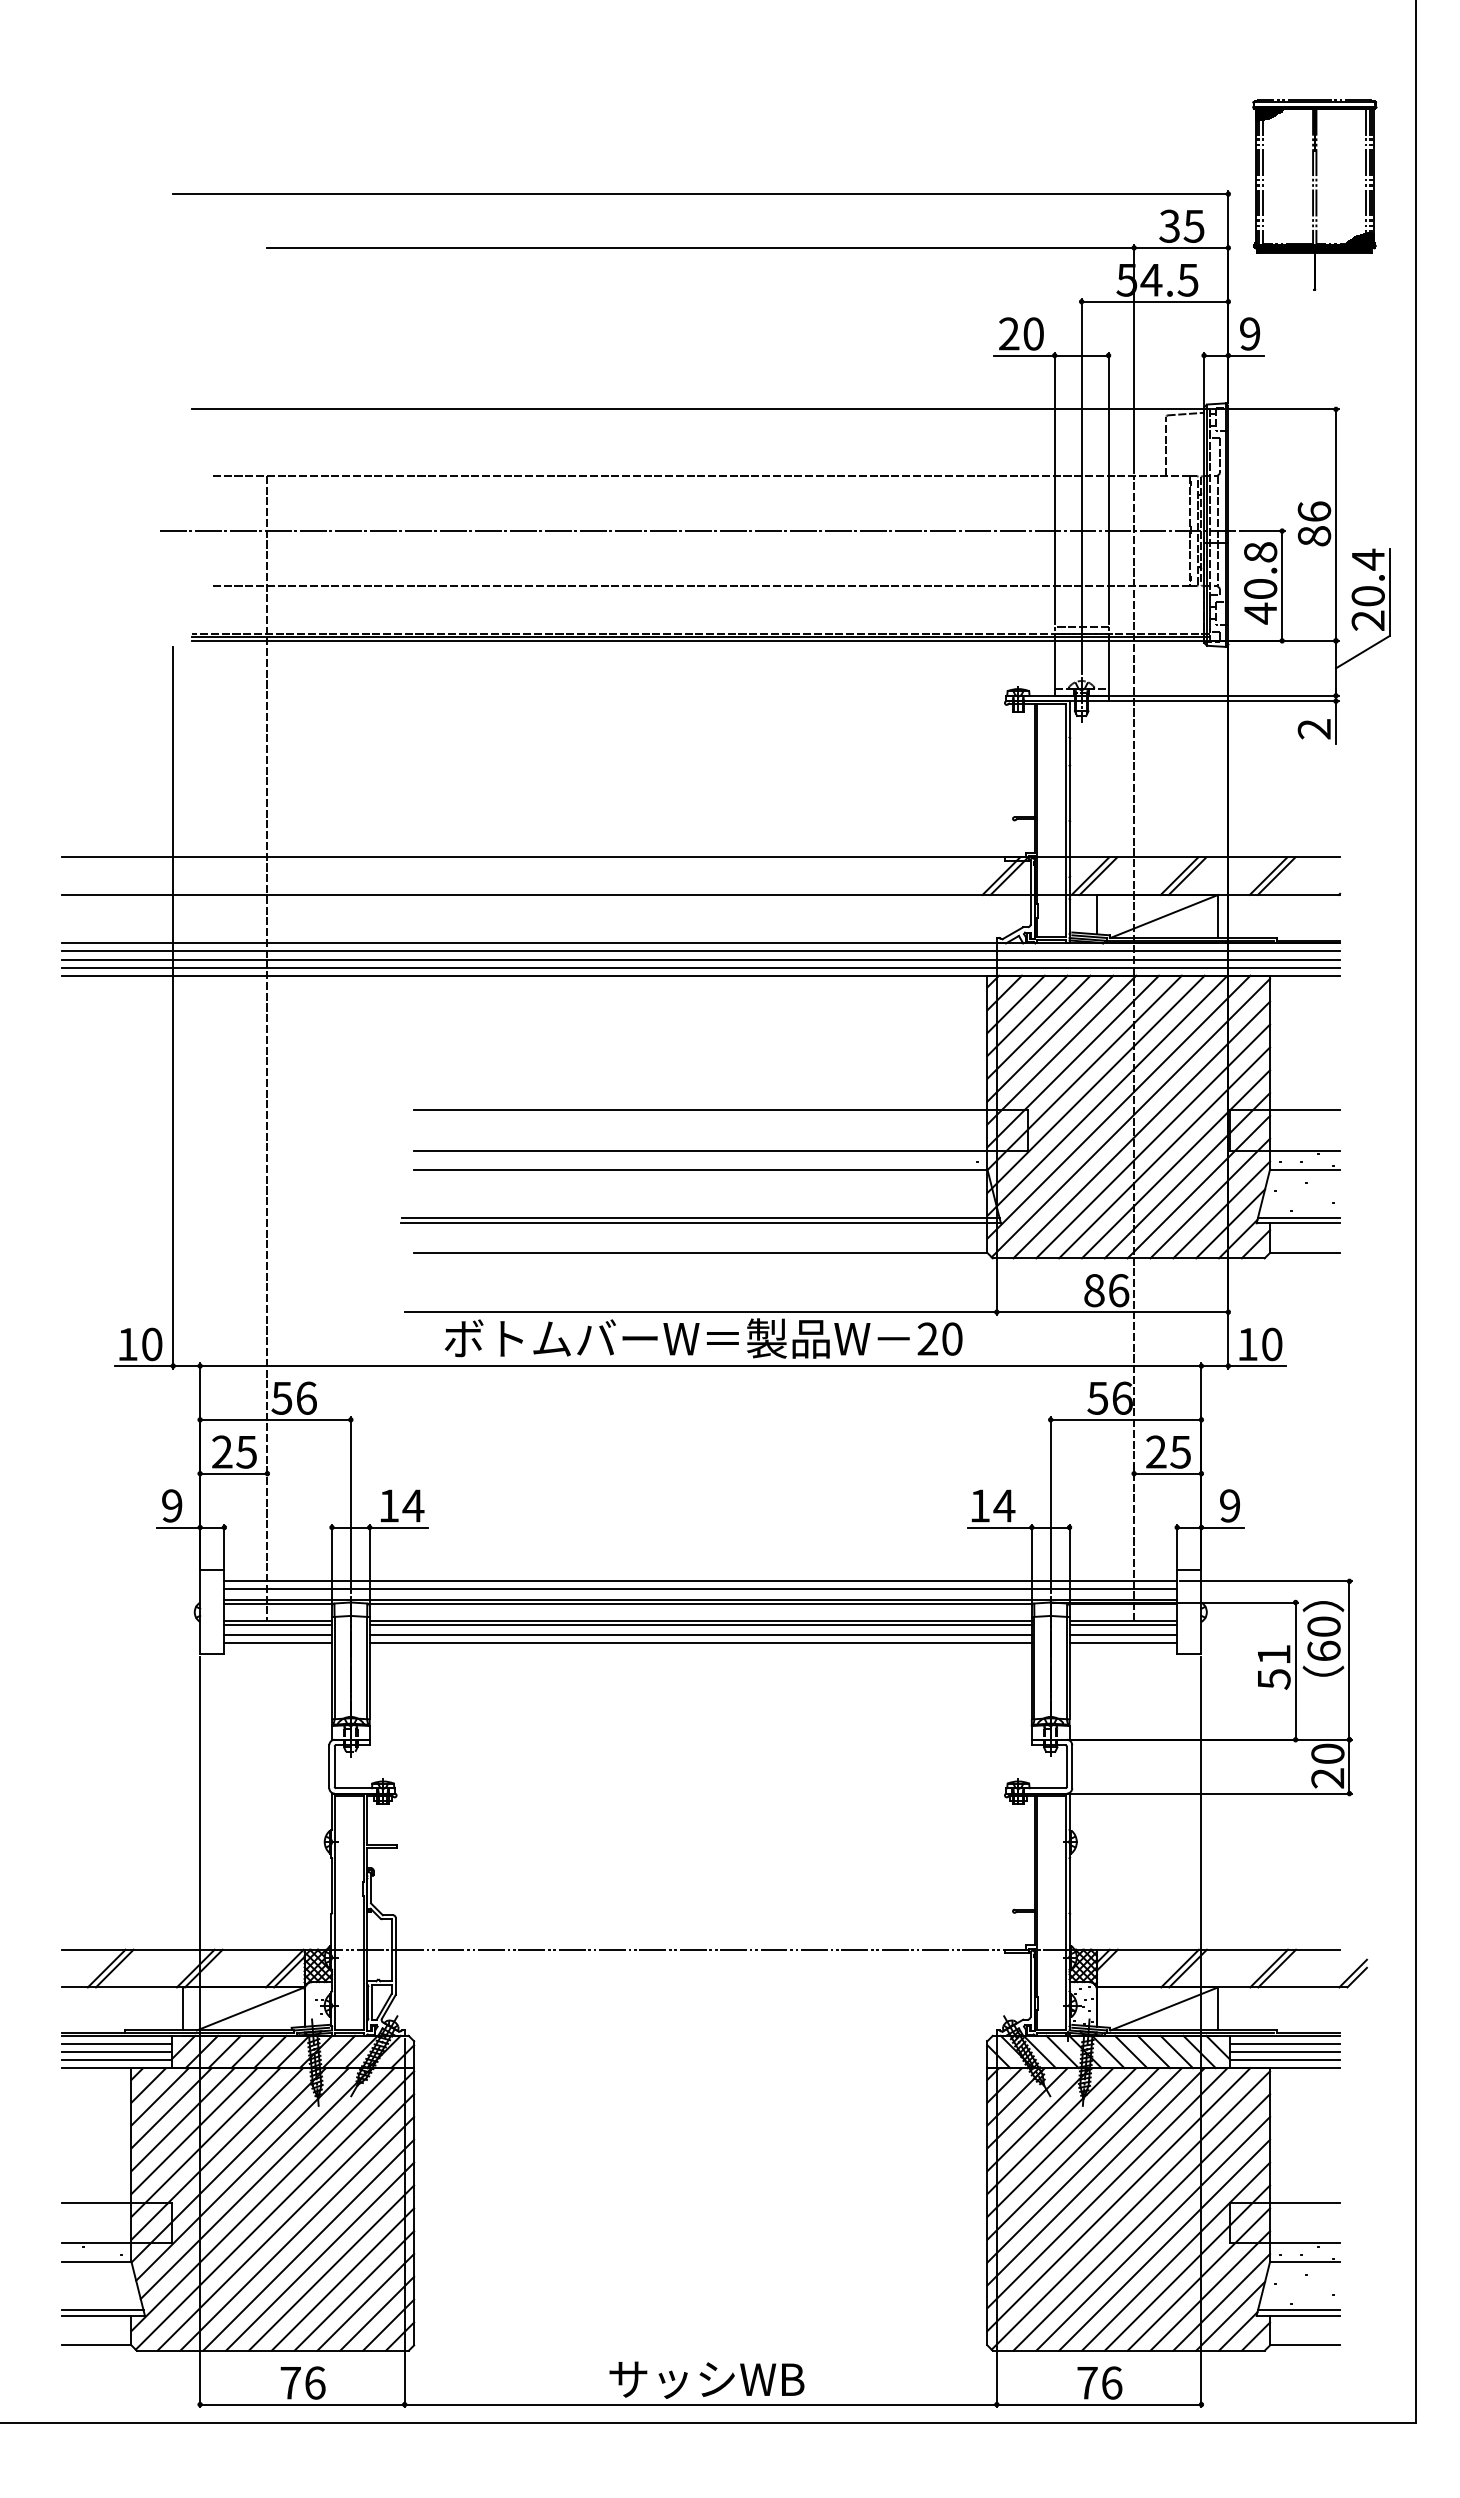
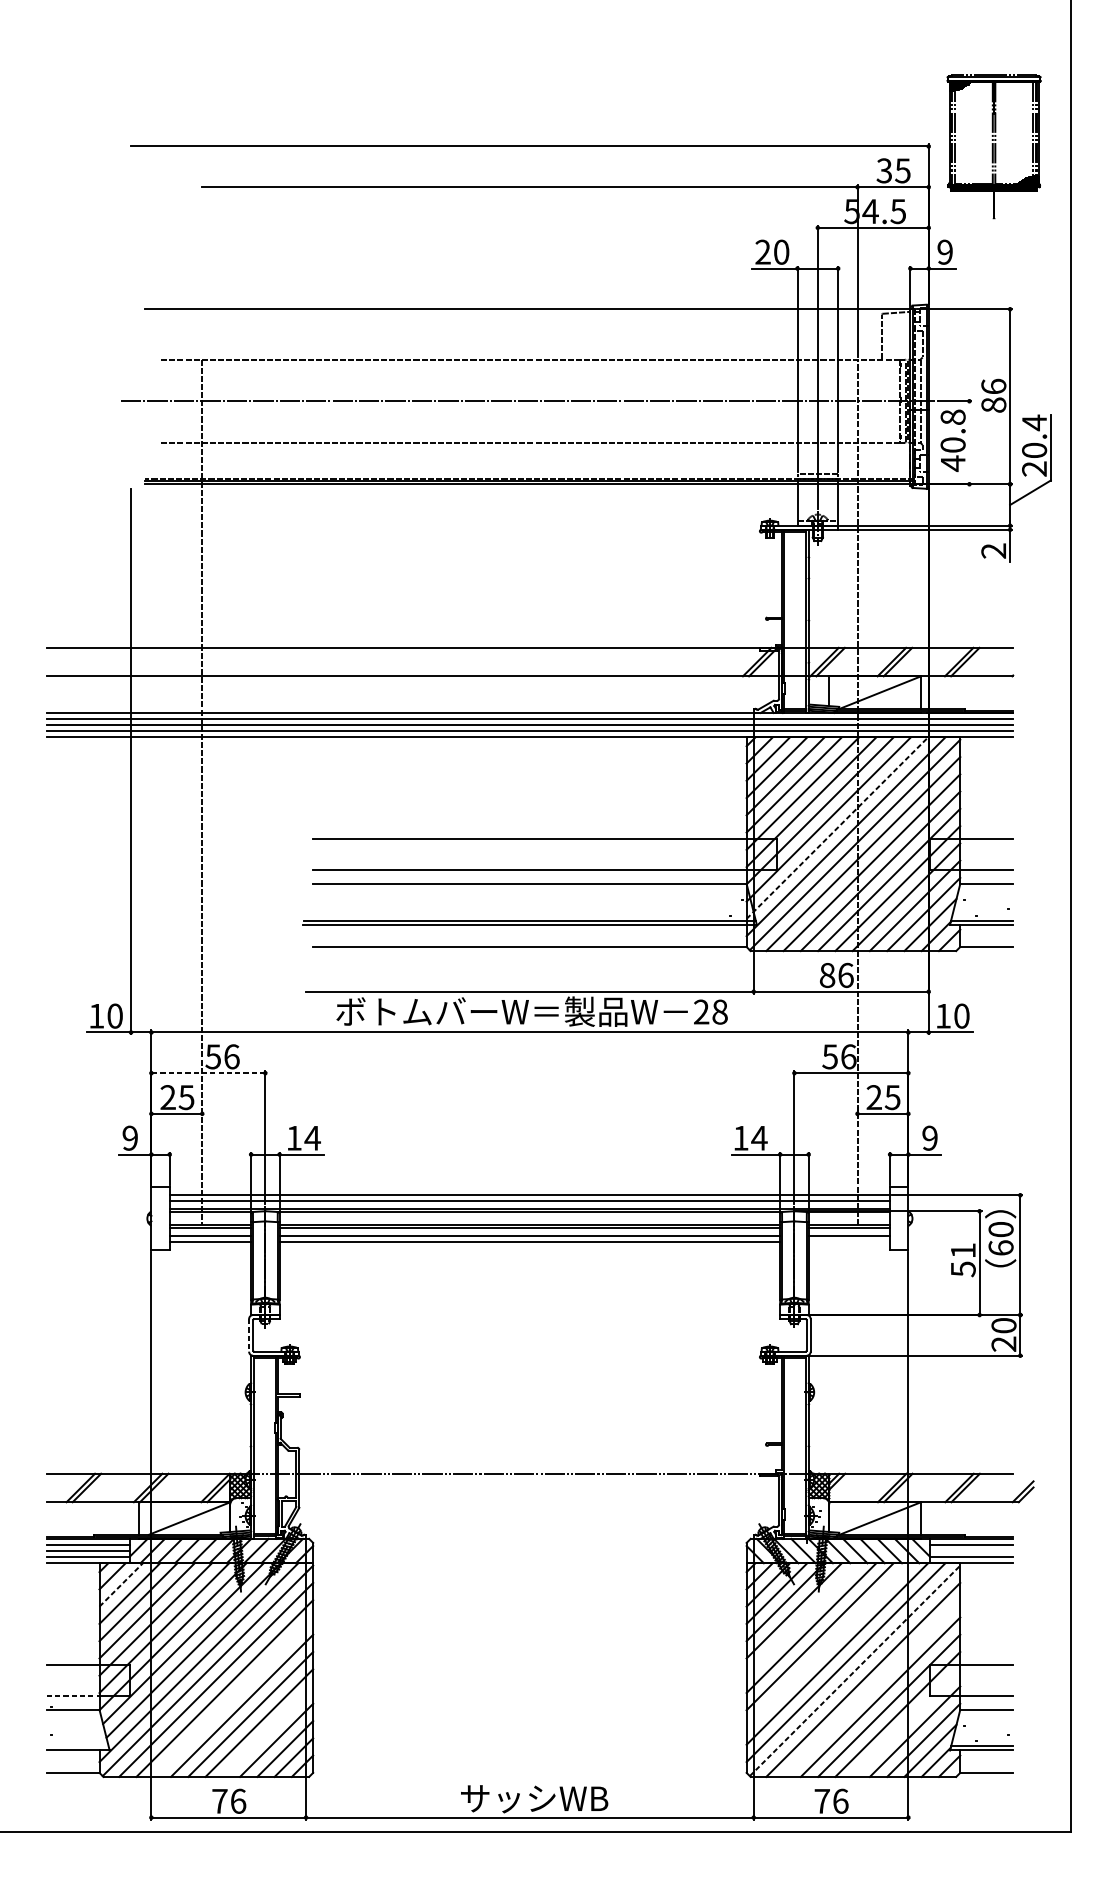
line: (1282, 585) -> (969, 442), removed
line: (1107, 1095) -> (837, 827), solid -> dashed
text: (952, 1338) -> (720, 1011), 20 -> 28
line: (275, 1419) -> (208, 1072), solid -> dashed
line: (1123, 1643) -> (849, 1242), removed
line: (329, 1766) -> (249, 1335), solid -> dashed
line: (1284, 2052) -> (971, 1551), removed
line: (160, 2096) -> (121, 1584), solid -> dashed
line: (1061, 2142) -> (802, 1619), removed
line: (1095, 2176) -> (828, 1645), removed
line: (1130, 2210) -> (854, 1670), solid -> dashed
line: (1153, 2233) -> (872, 1688), removed
line: (96, 2243) -> (73, 1695), solid -> dashed
line: (308, 2244) -> (233, 1696), removed
line: (1198, 2279) -> (906, 1723), removed
line: (354, 2290) -> (268, 1731), removed
line: (102, 2310) -> (77, 1746), removed

